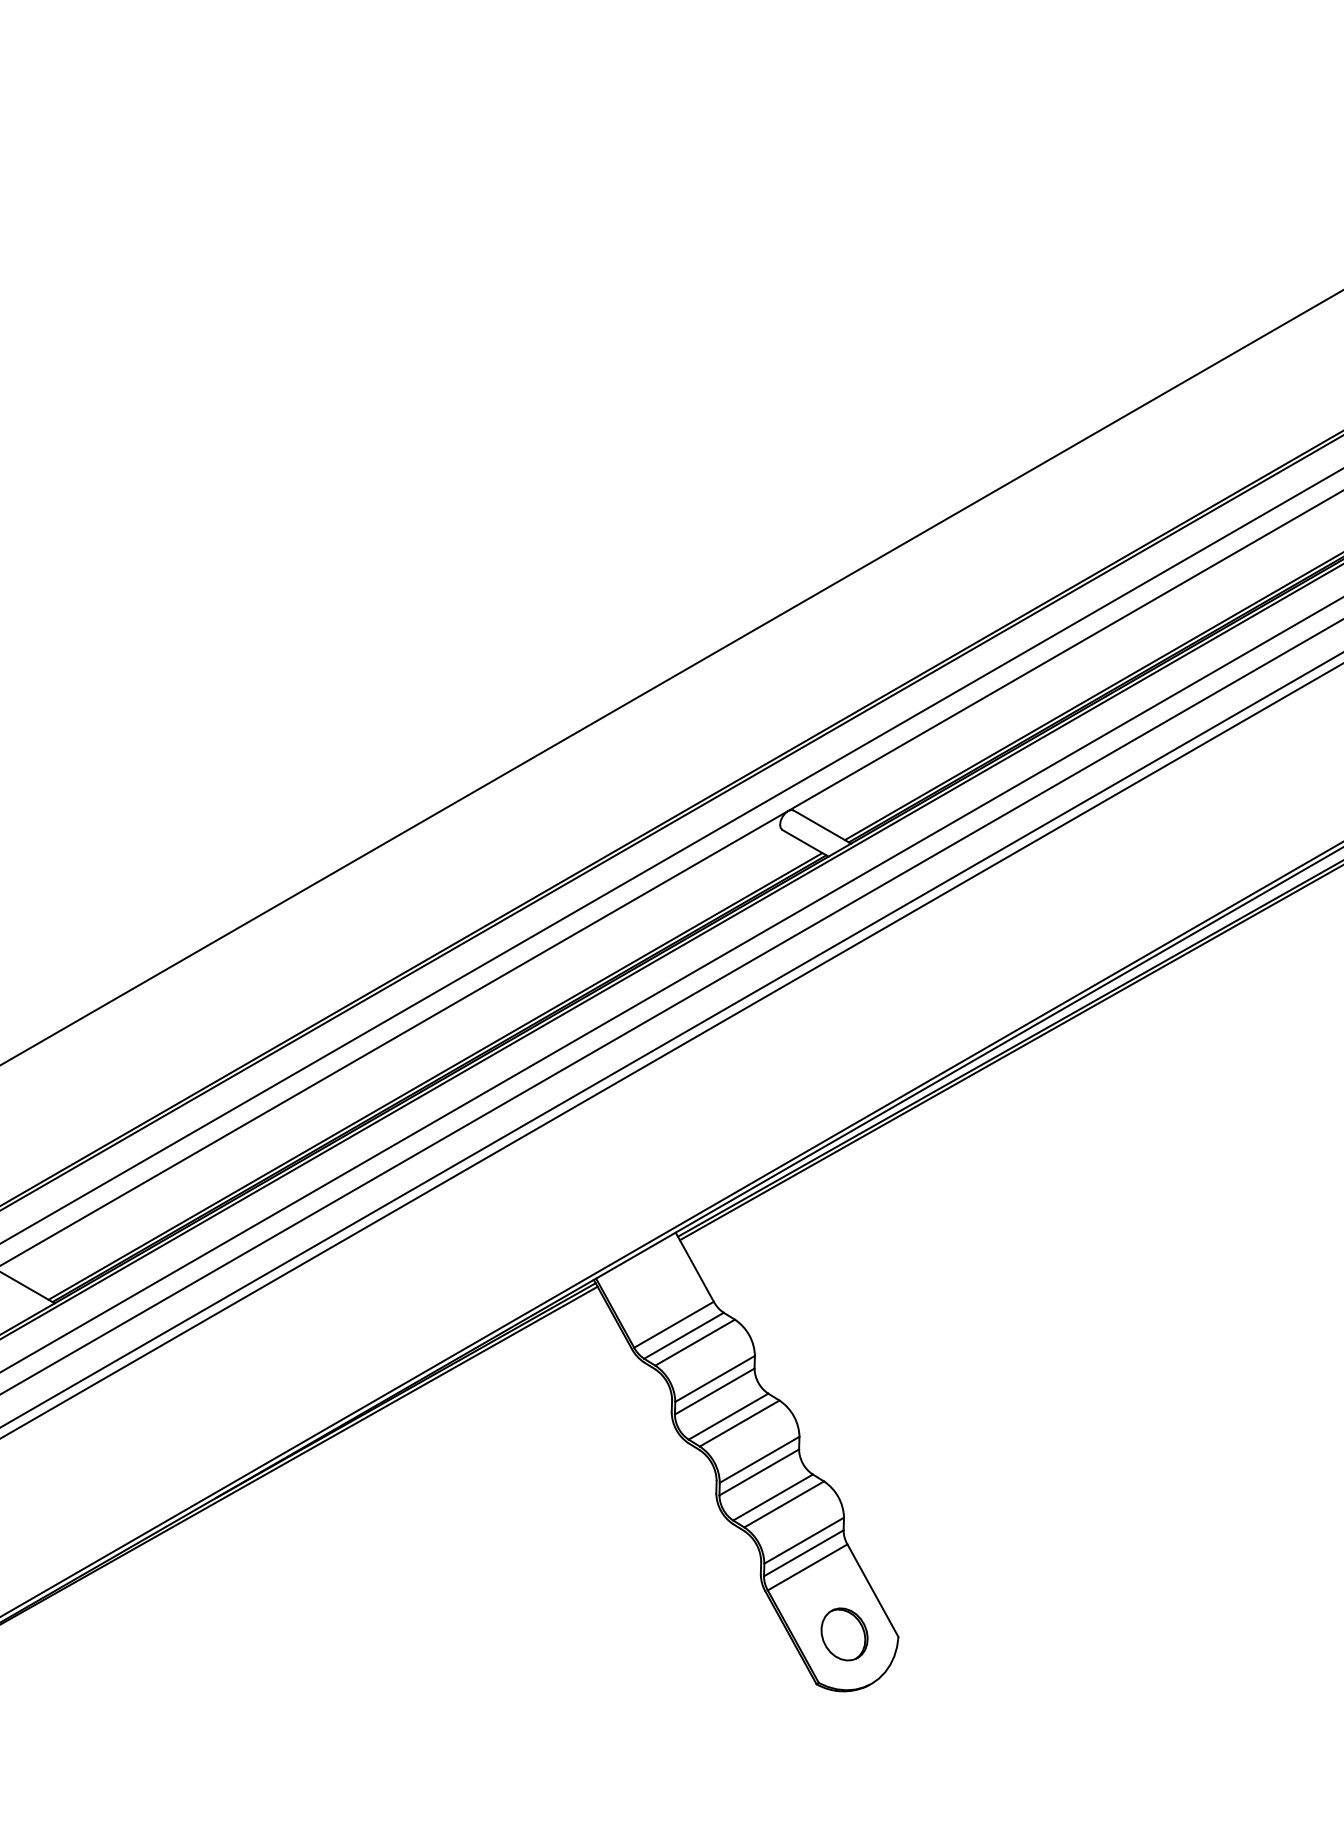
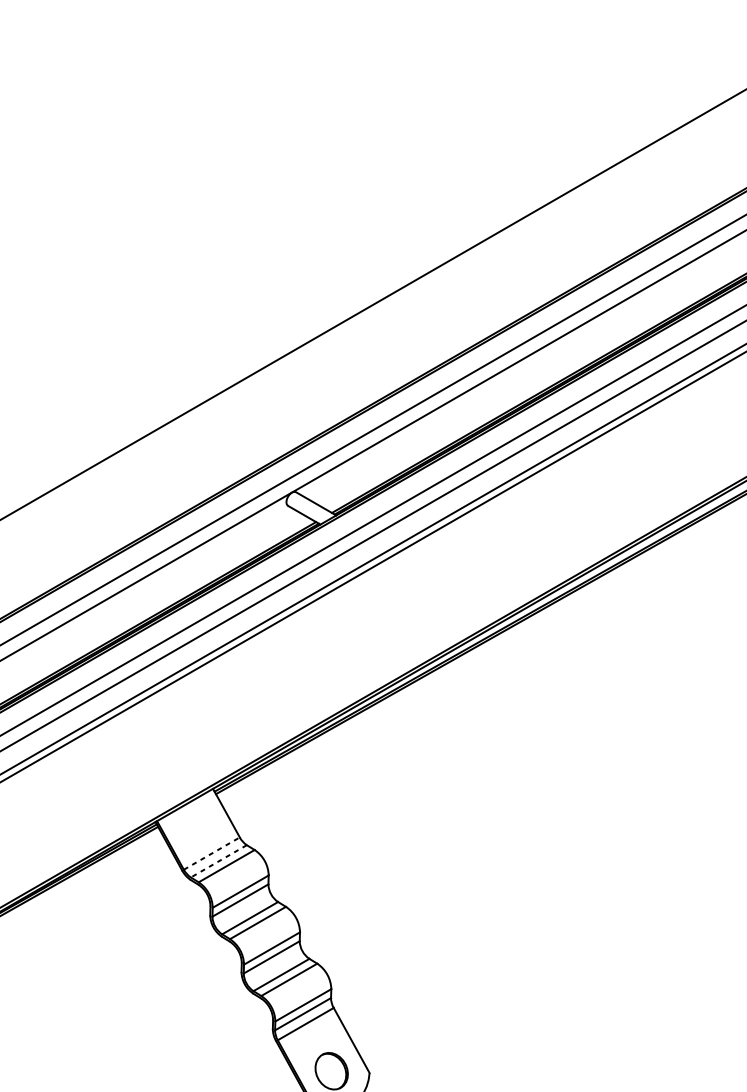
line: (674, 1324) -> (212, 853), solid -> dashed
line: (684, 1335) -> (219, 861), solid -> dashed

